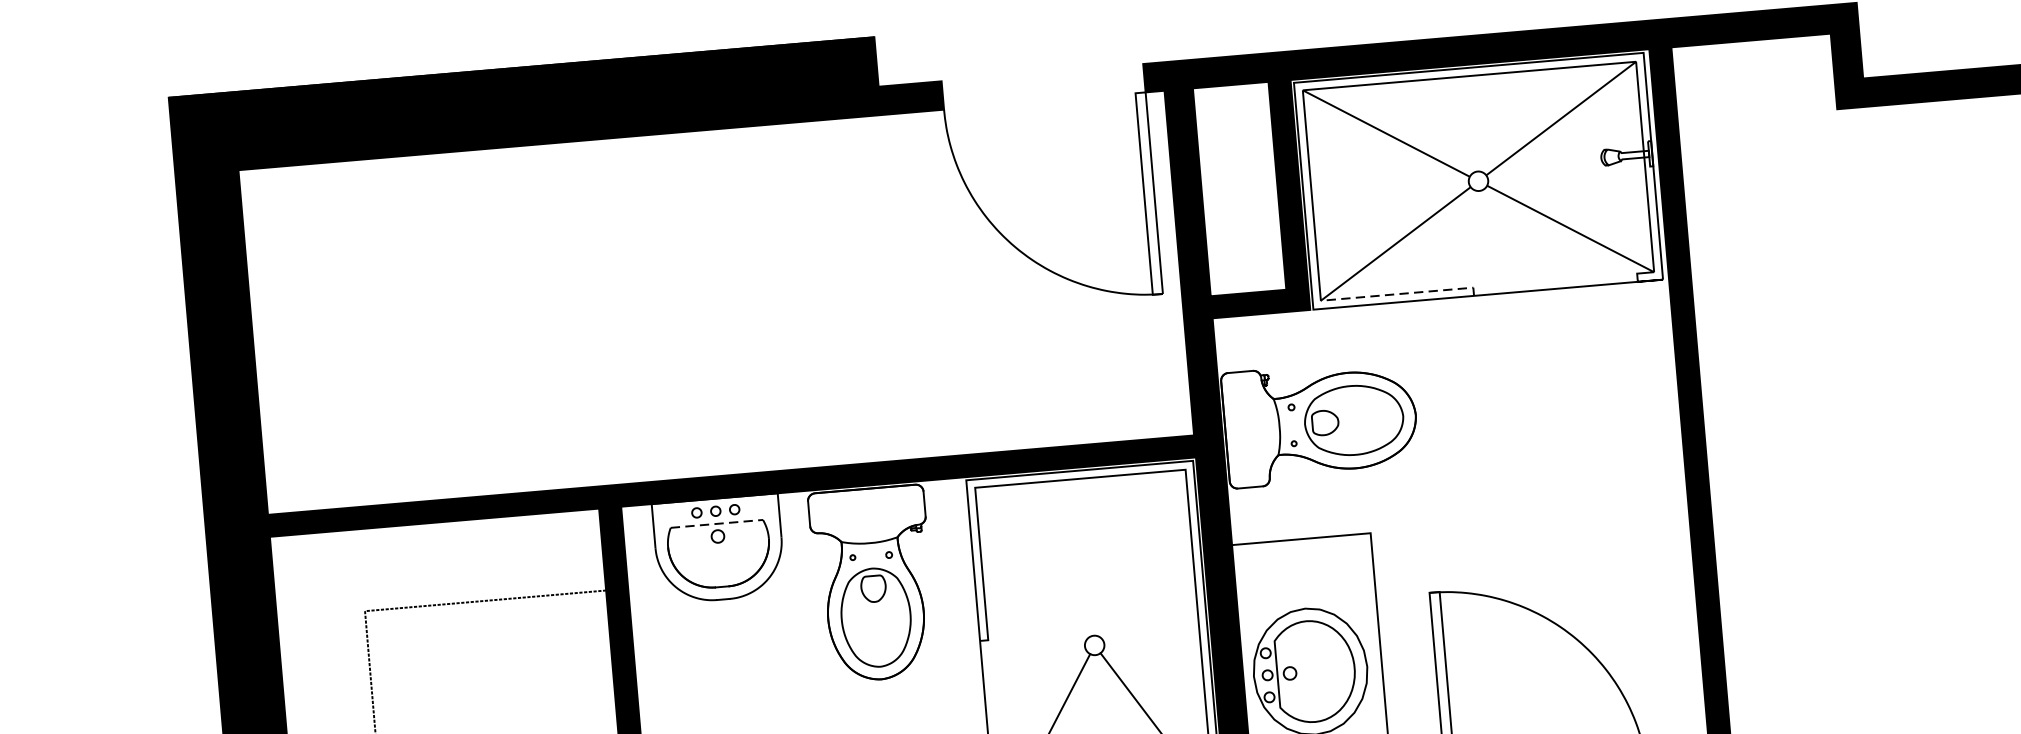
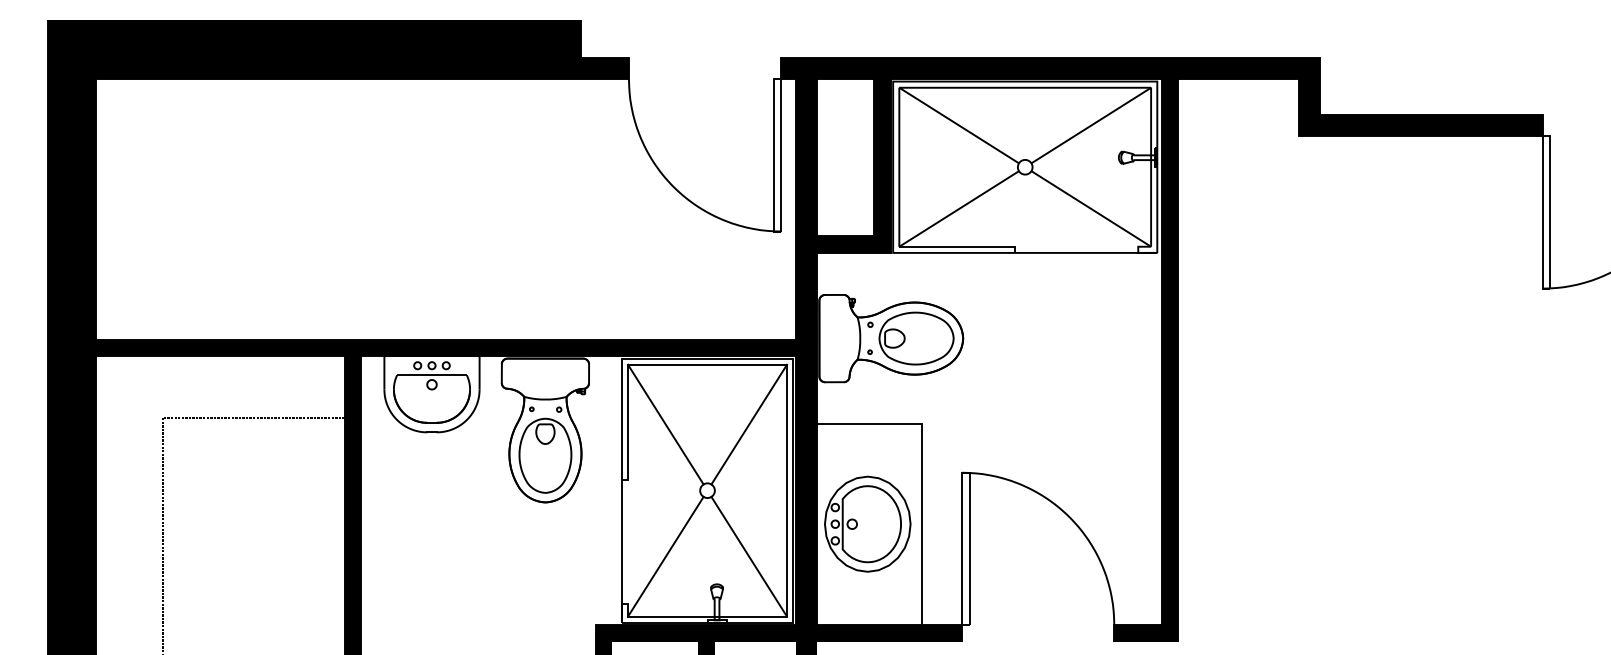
line: (1401, 293) -> (960, 246), dashed -> solid
line: (716, 524) -> (431, 375), dashed -> solid
line: (1142, 553) -> (749, 424), added
line: (1031, 562) -> (665, 424), added

